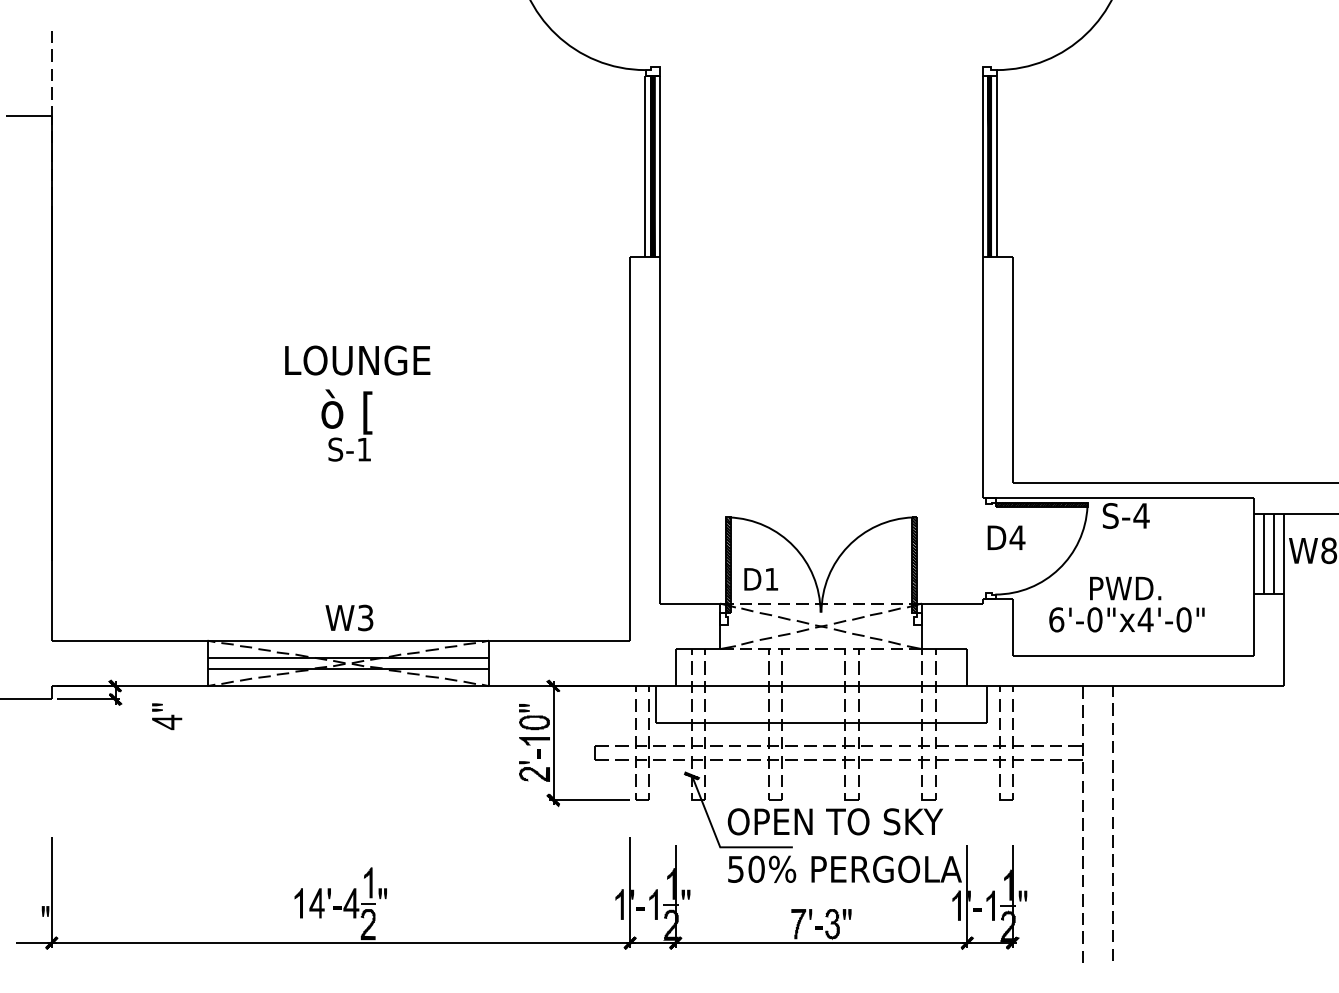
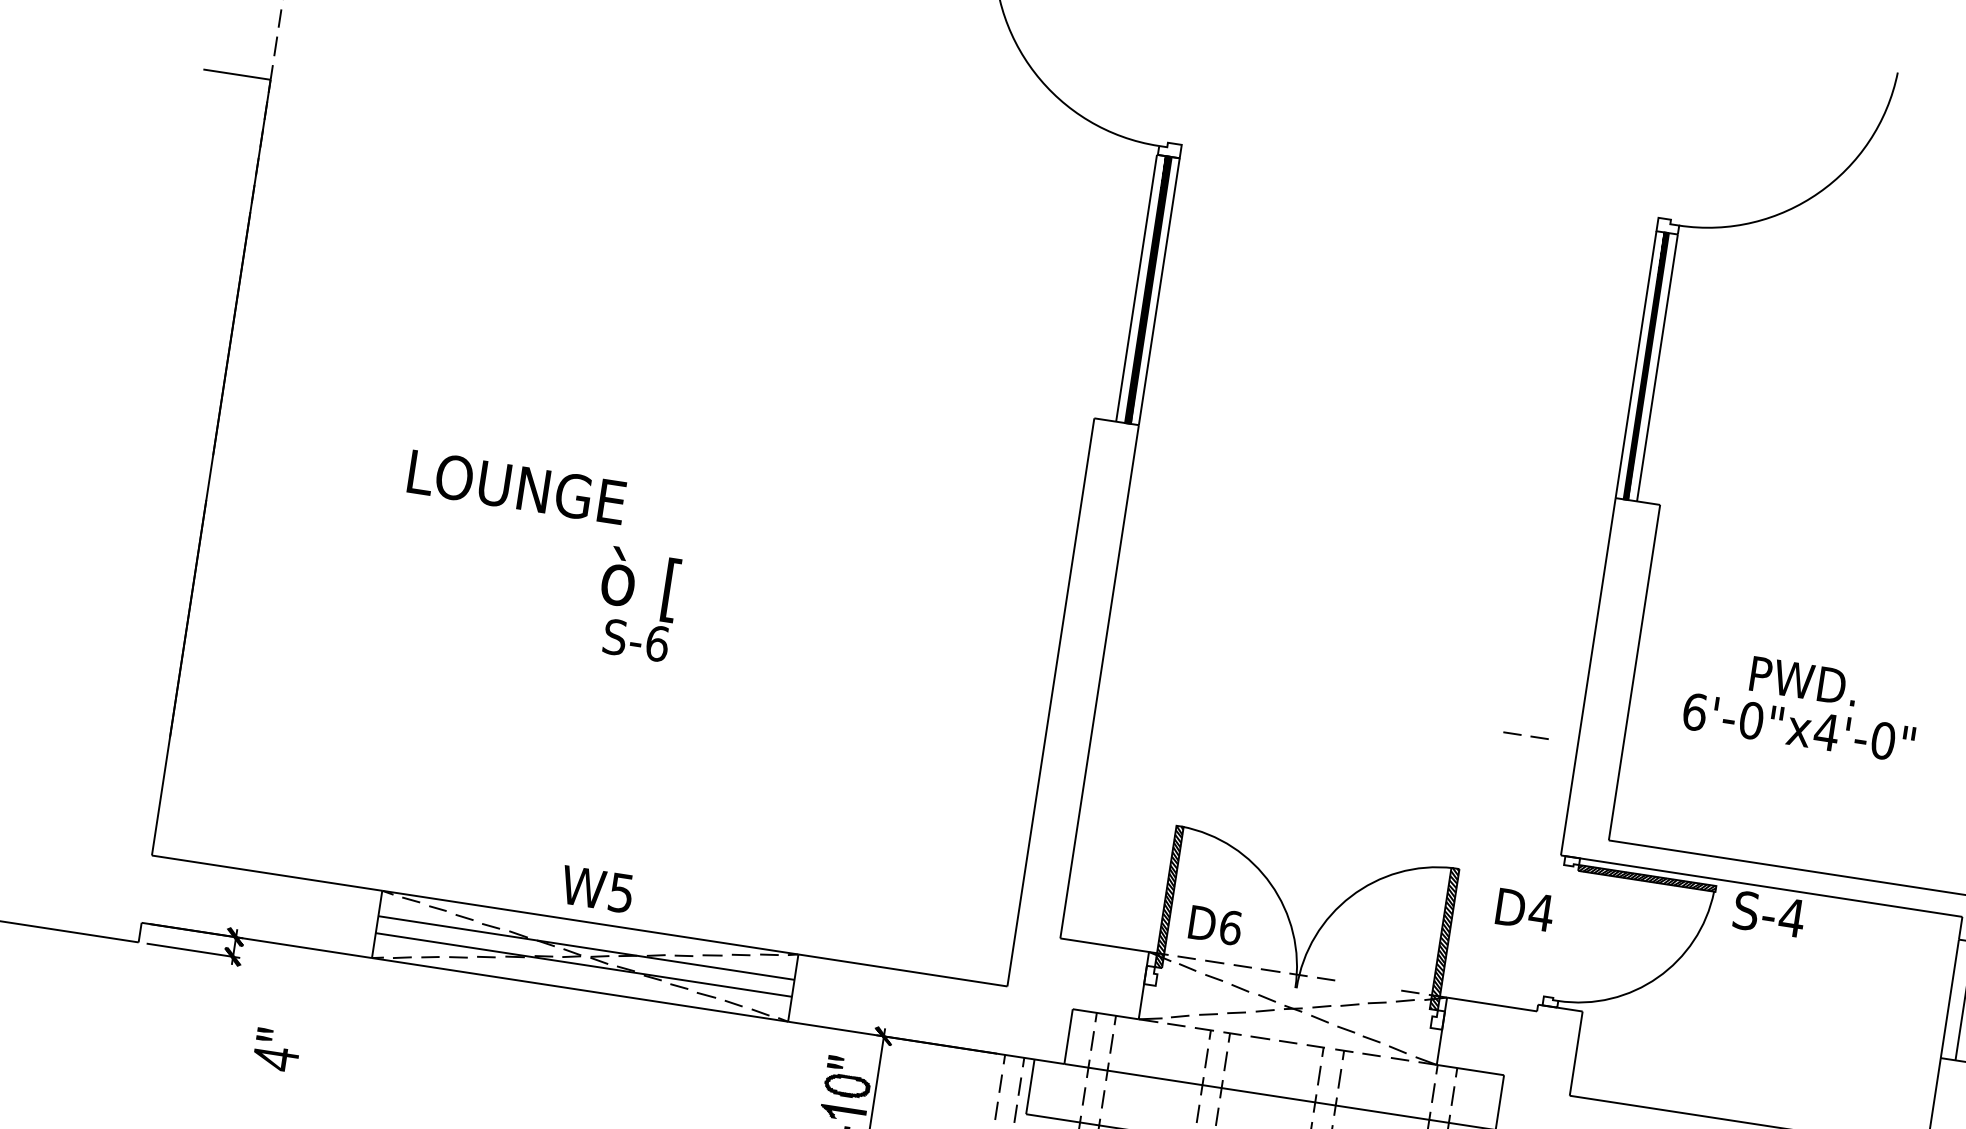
text: (357, 360) -> (516, 487), moved
text: (364, 449) -> (657, 643), S-1 -> S-6
text: (1006, 537) -> (1525, 909), moved
text: (771, 578) -> (1230, 926), D1 -> D6
line: (871, 603) -> (1530, 736), moved
text: (1126, 604) -> (1801, 705), moved
text: (365, 617) -> (621, 892), W3 -> W5
part: (167, 716) -> (277, 1050), moved

